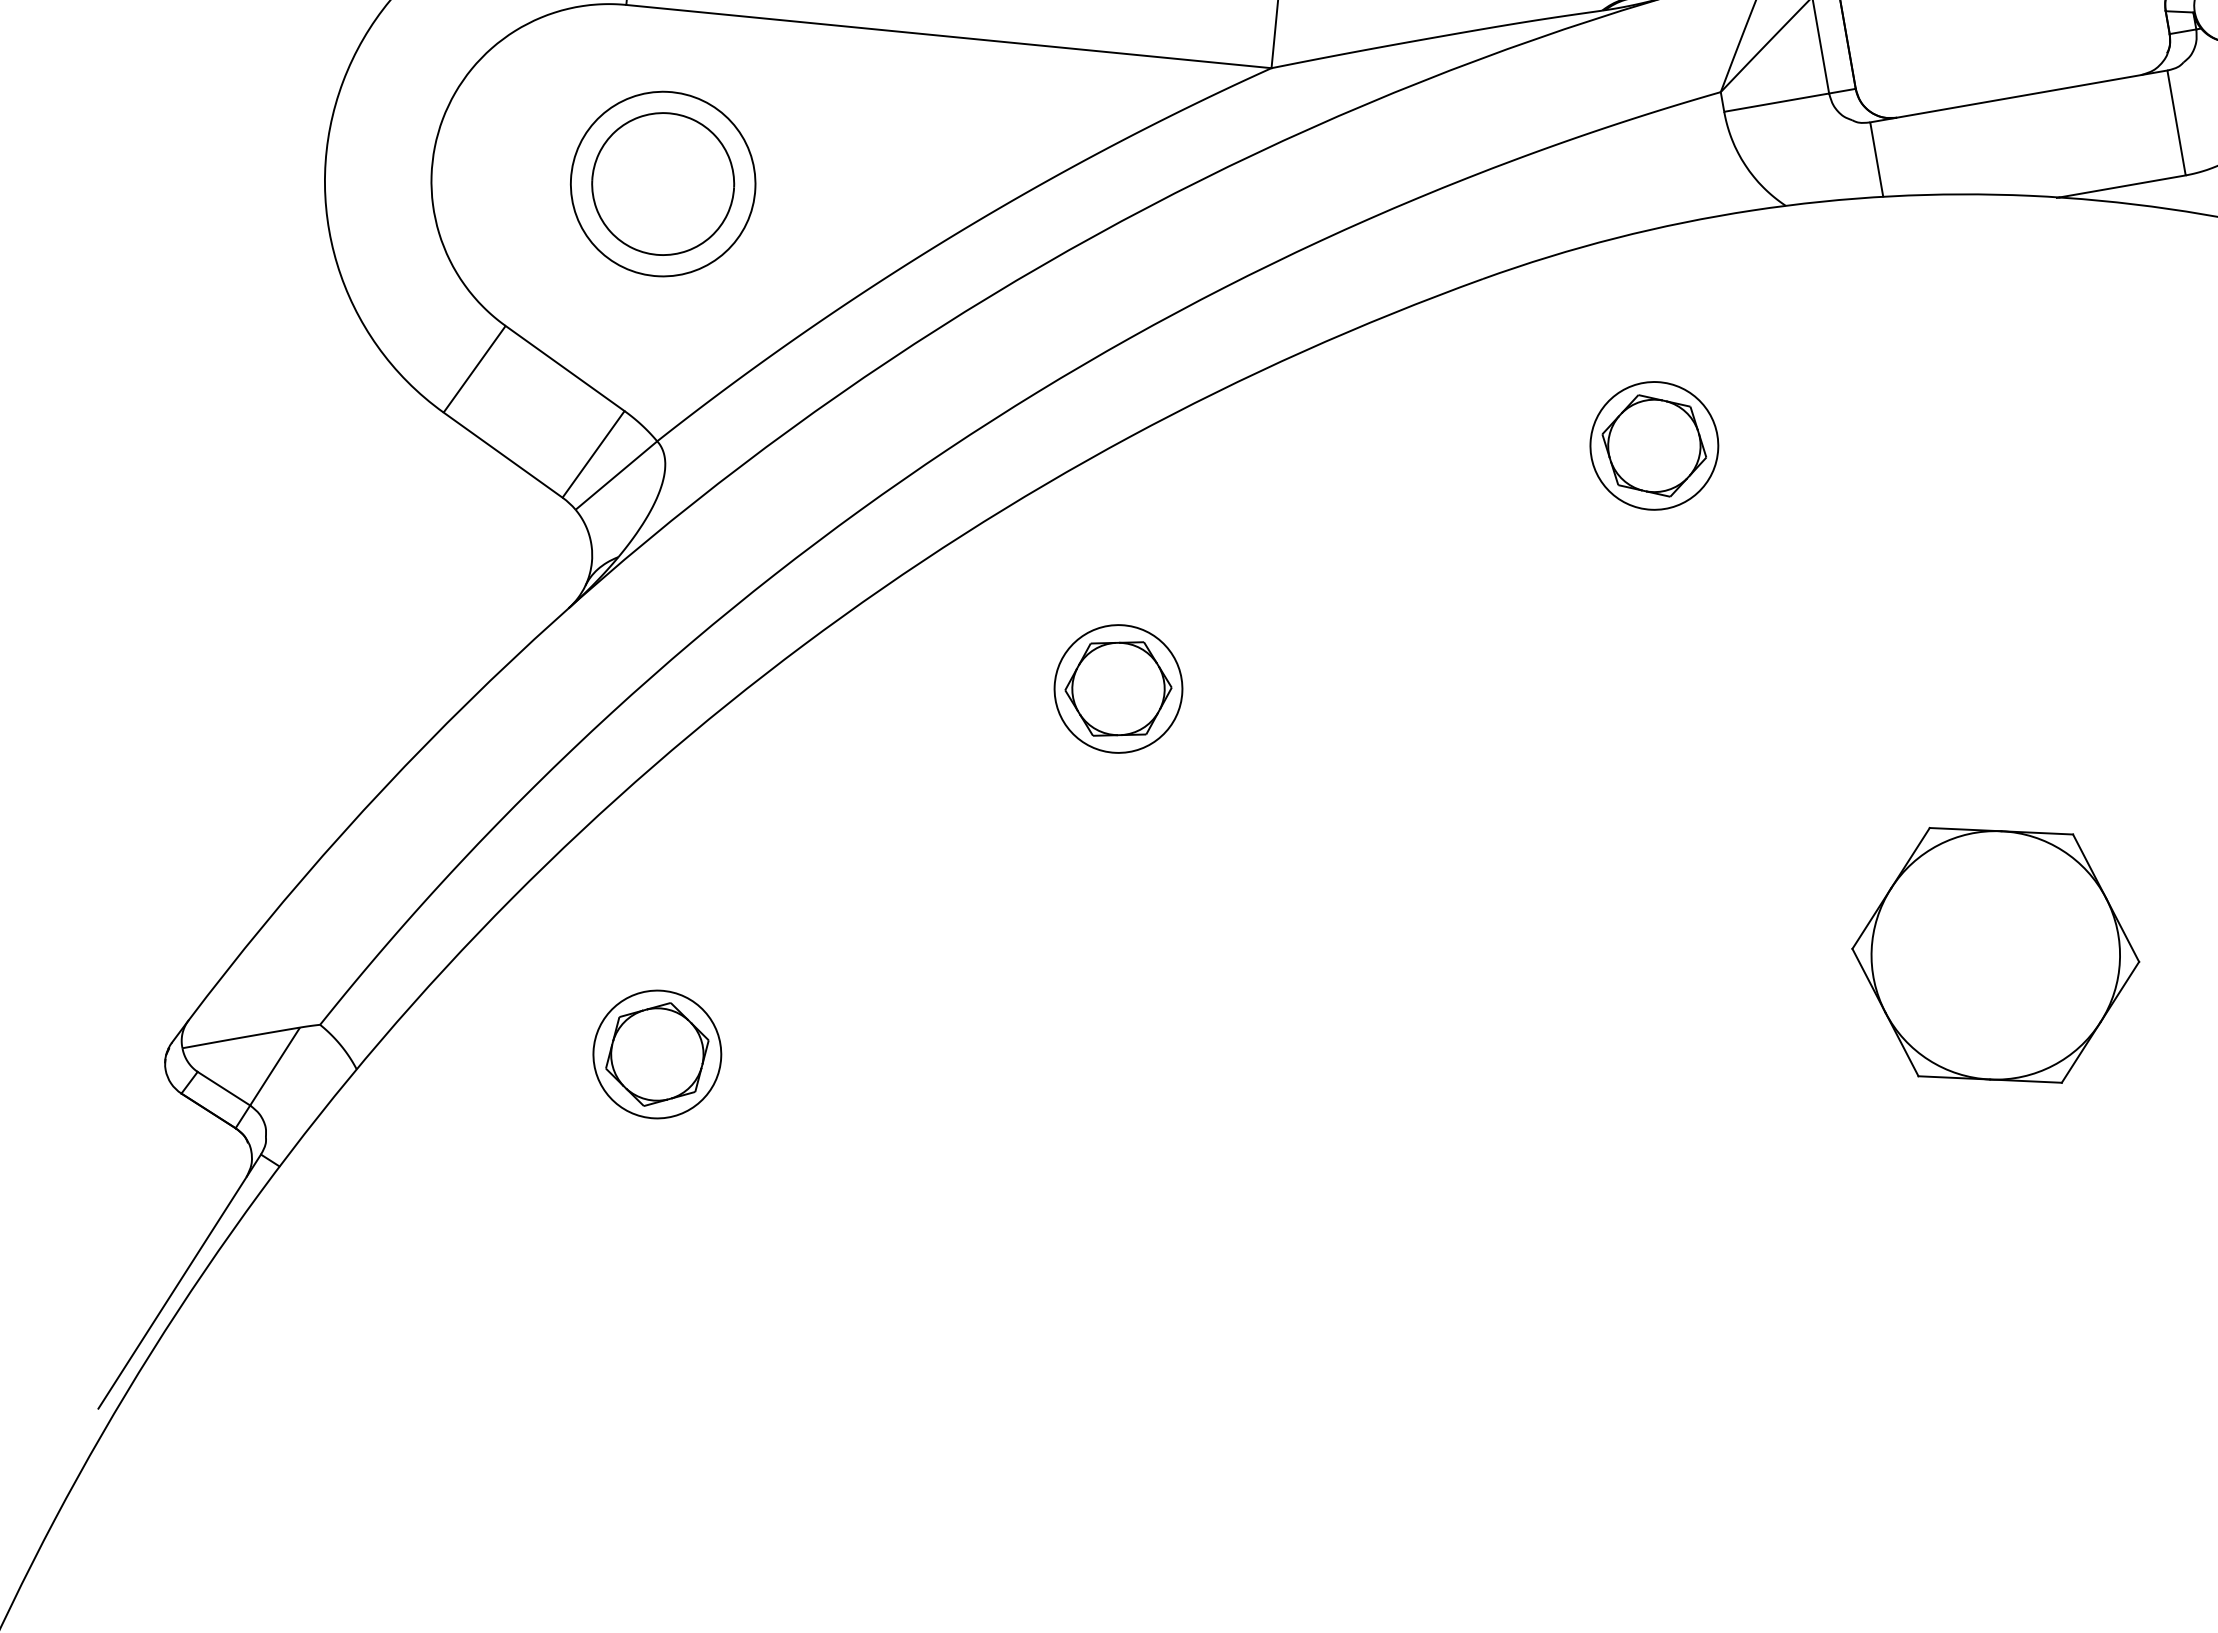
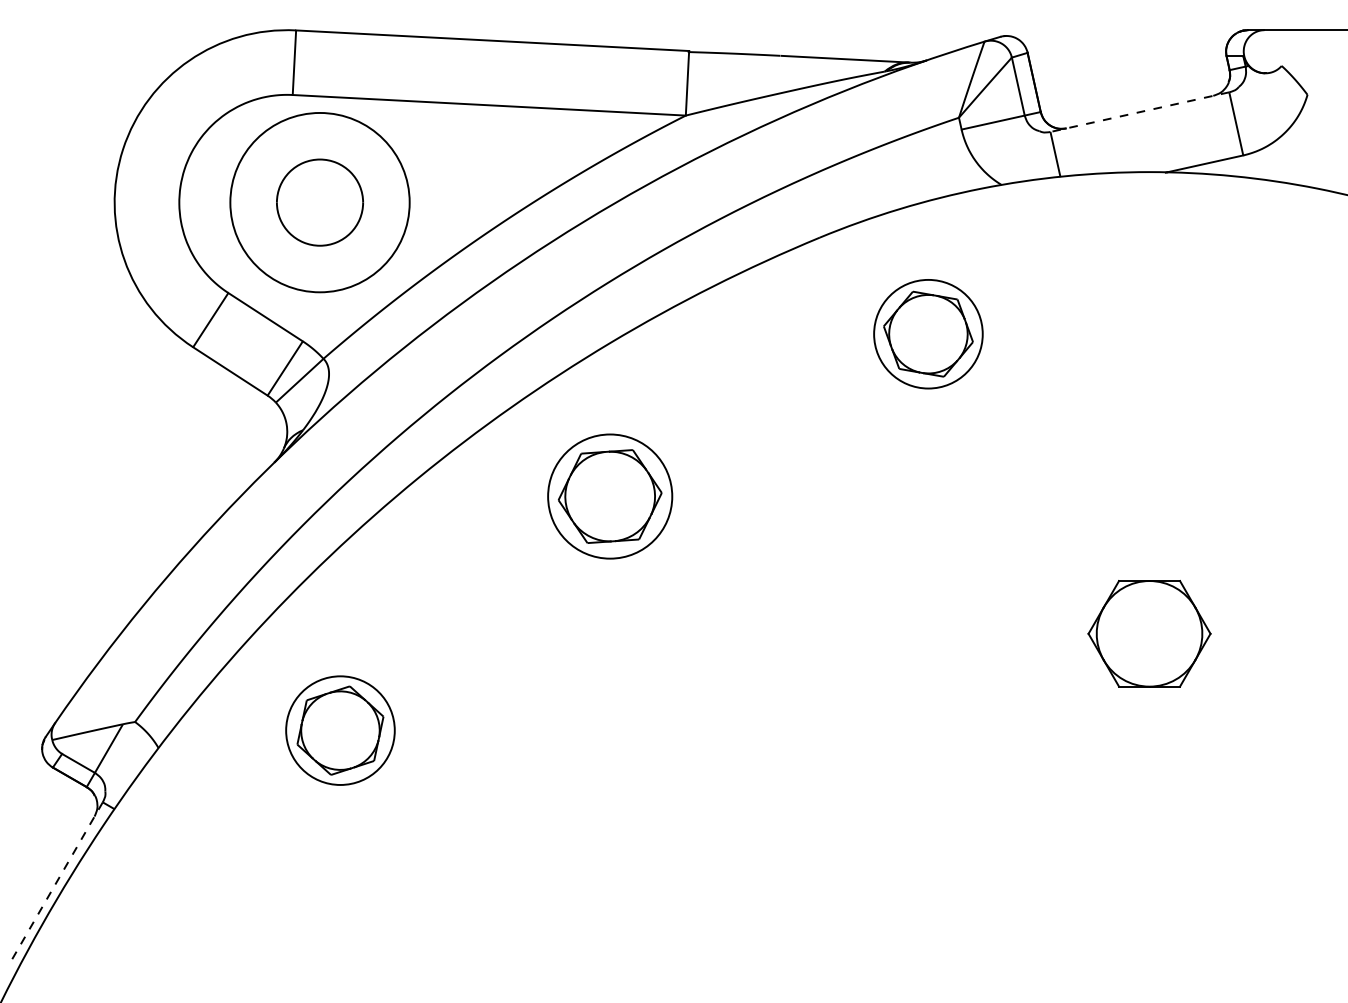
line: (2018, 96) -> (1139, 112), solid -> dashed
circle: (662, 183) -> (319, 202), size x1.6
part: (1654, 444) -> (928, 333), size x1.4
part: (1117, 687) -> (609, 495), size x1.6
part: (1995, 954) -> (1149, 633), size x0.7
part: (657, 1054) -> (340, 730), size x1.4
line: (180, 1281) -> (57, 881), solid -> dashed

